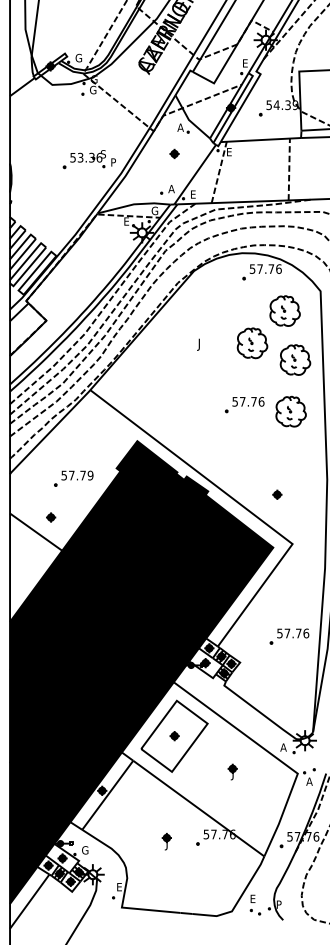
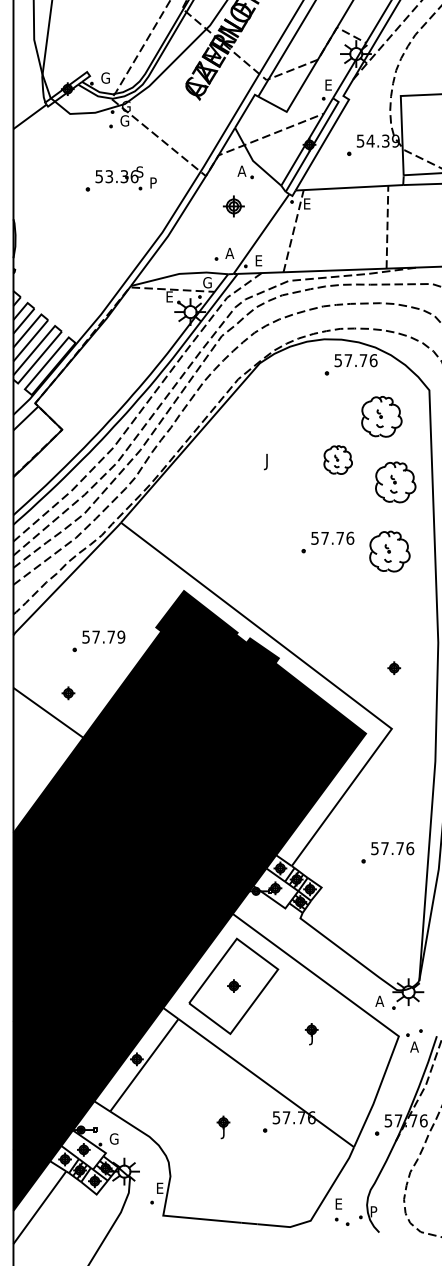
part: (174, 153) -> (233, 205), size x1.6
part: (88, 159) -> (119, 179), moved
part: (252, 343) -> (338, 460), size x0.7
part: (277, 494) -> (394, 667), moved

